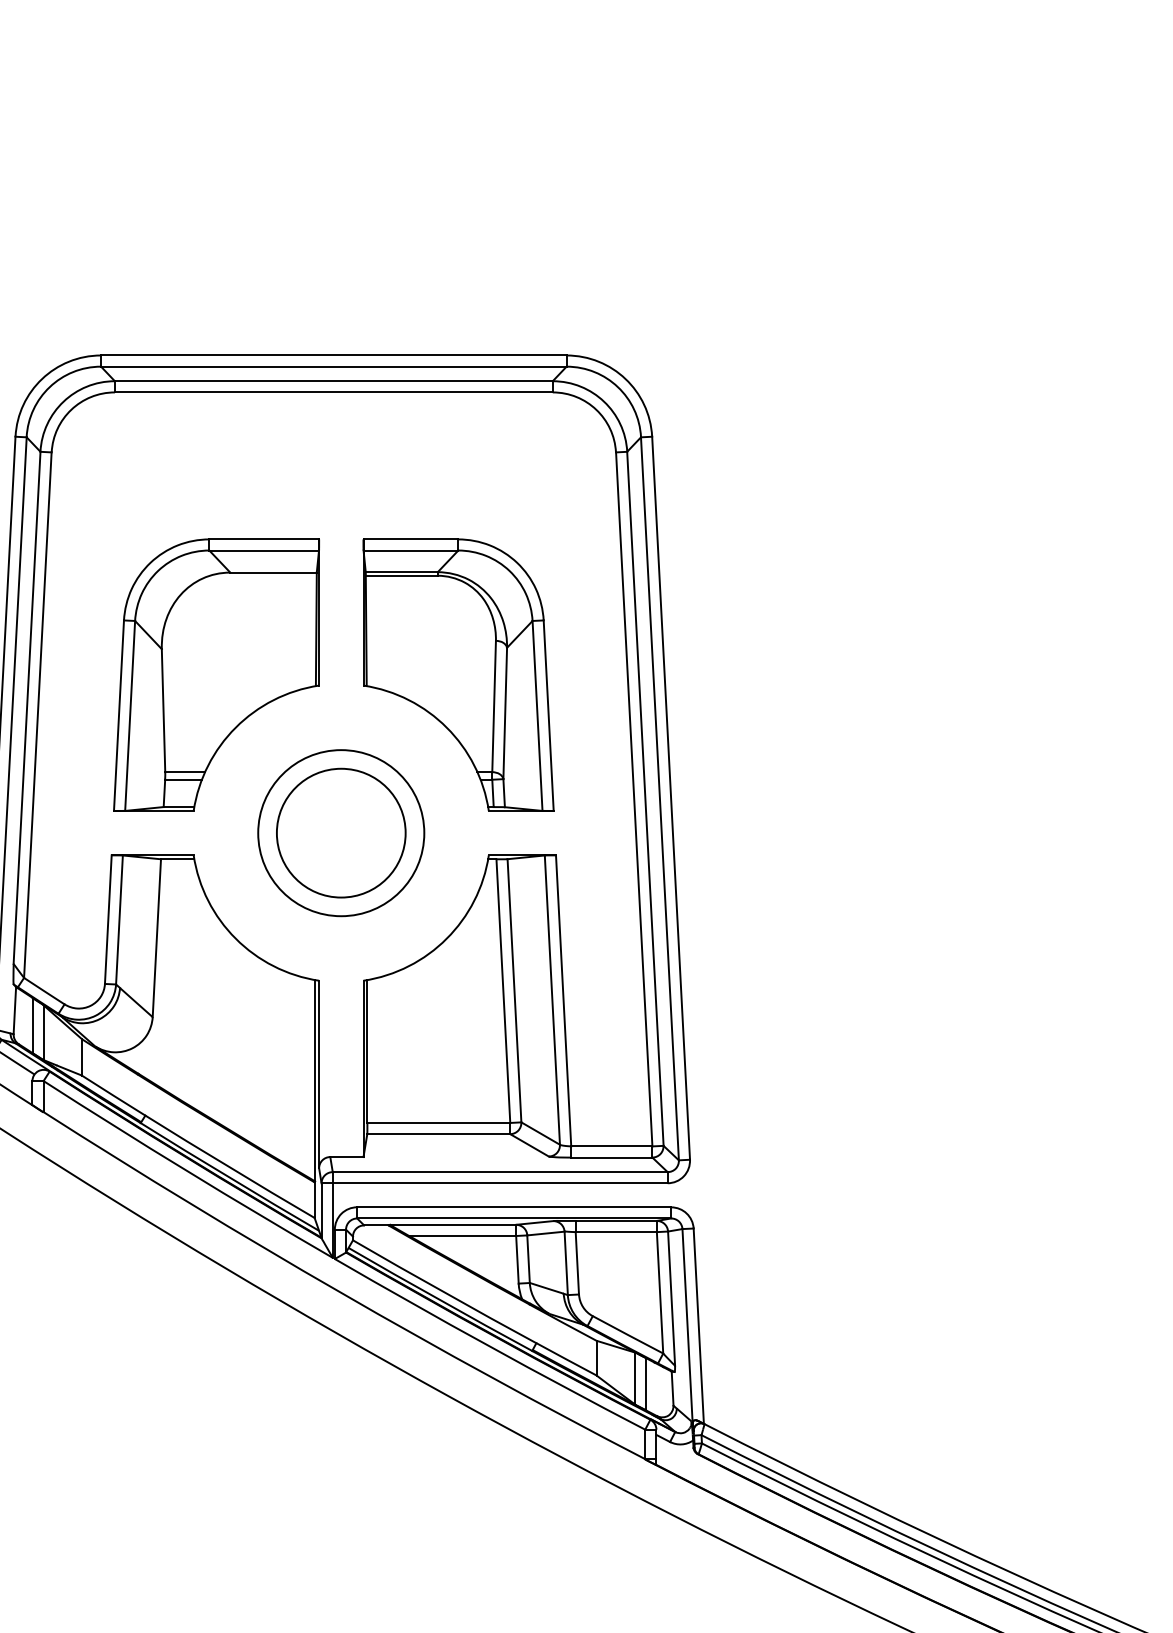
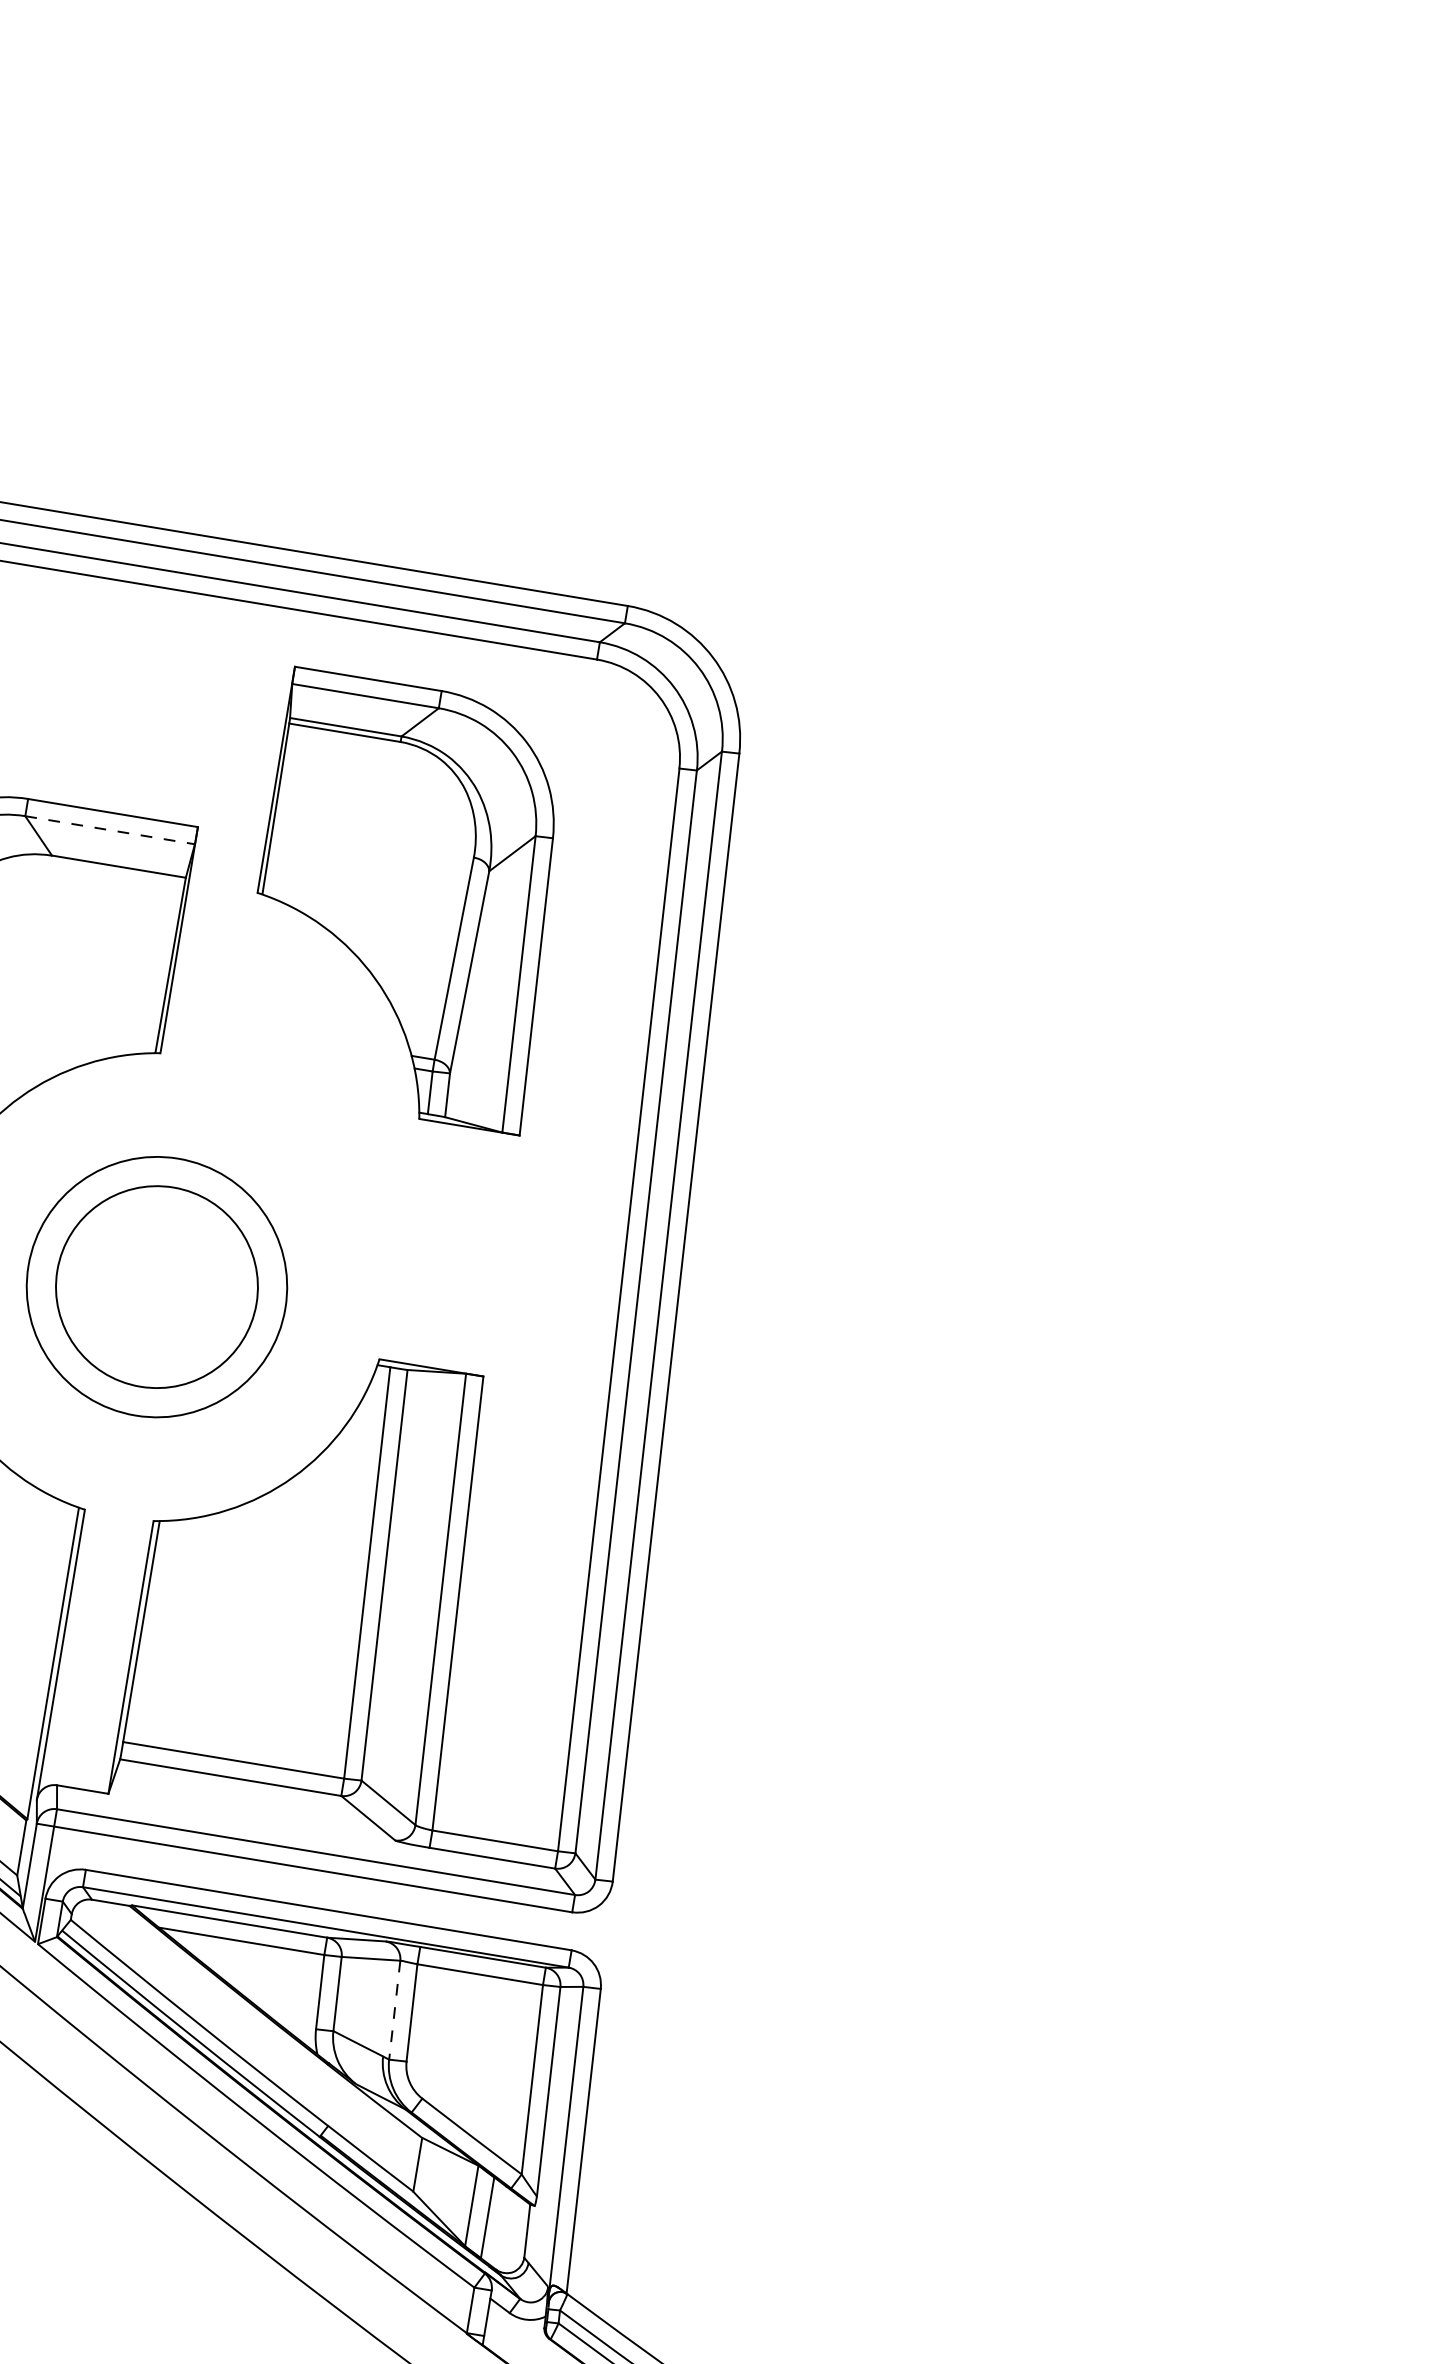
line: (264, 550) -> (110, 830), solid -> dashed
part: (458, 674) -> (407, 900), moved
line: (566, 1263) -> (395, 2010), solid -> dashed

